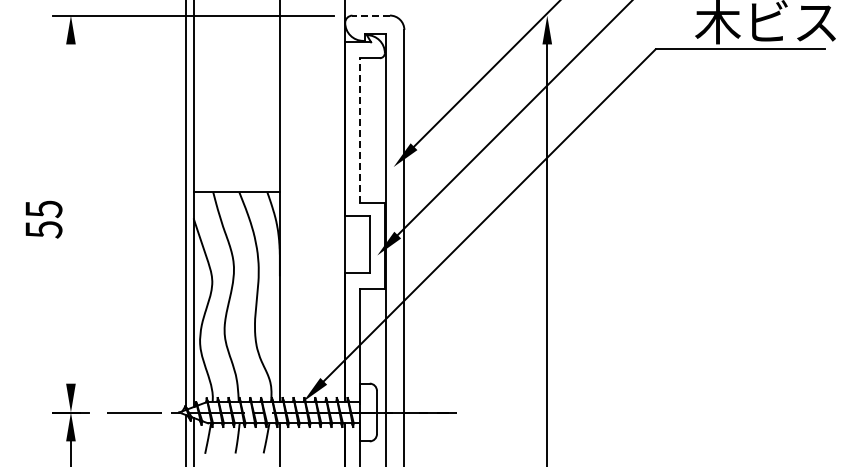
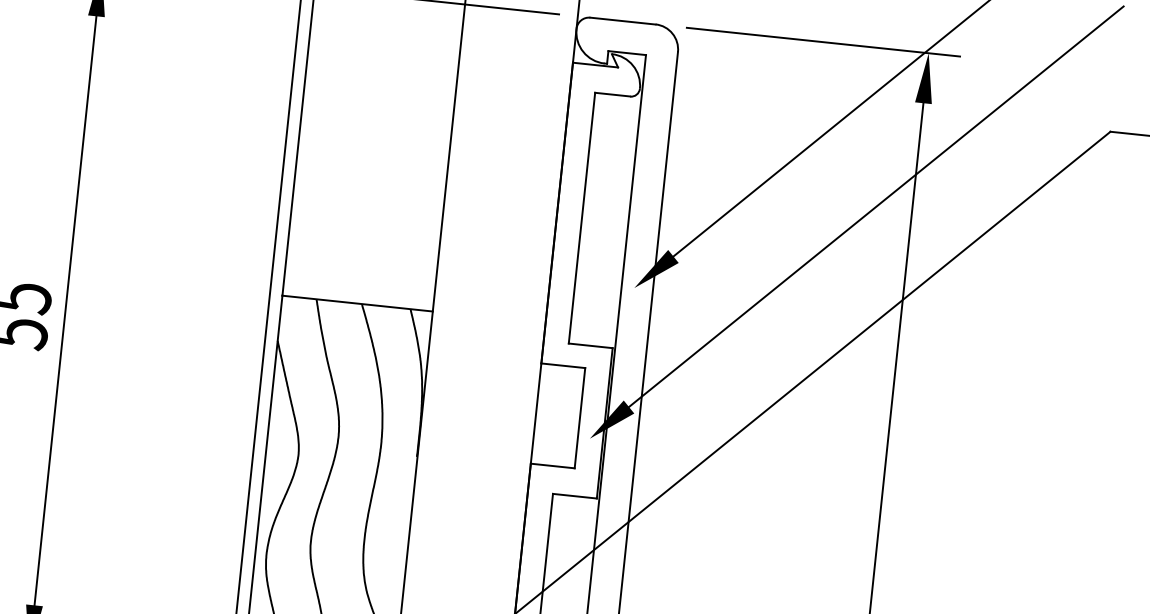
line: (371, 15) -> (623, 20), dashed -> solid
line: (486, 15) -> (823, 41), added
line: (359, 129) -> (581, 216), dashed -> solid
line: (70, 213) -> (64, 309), added

